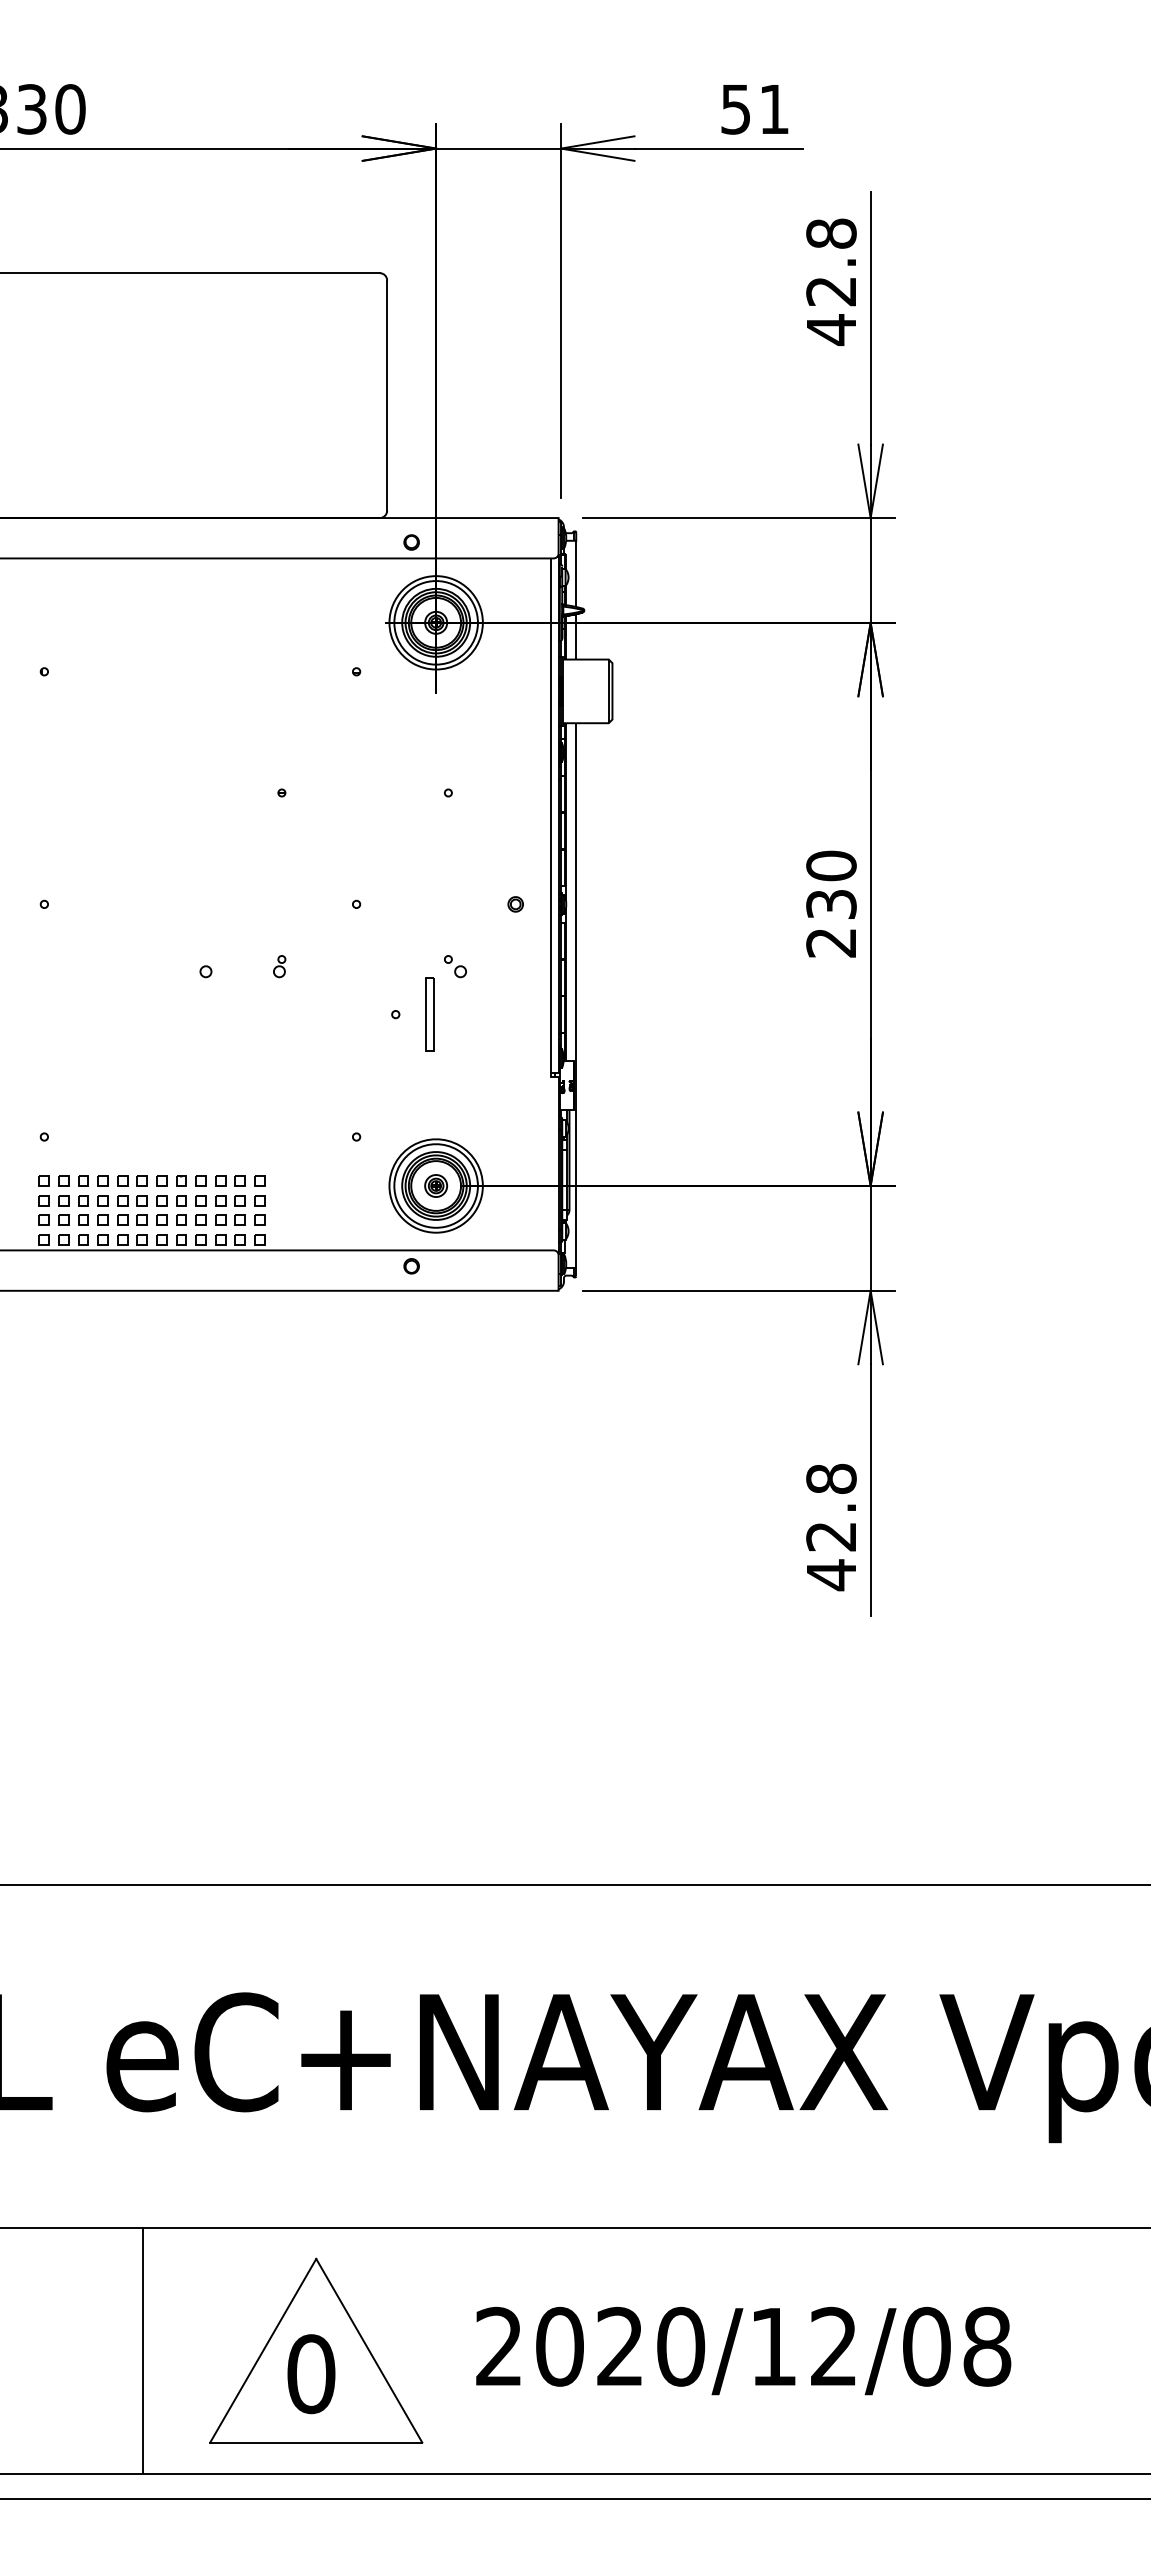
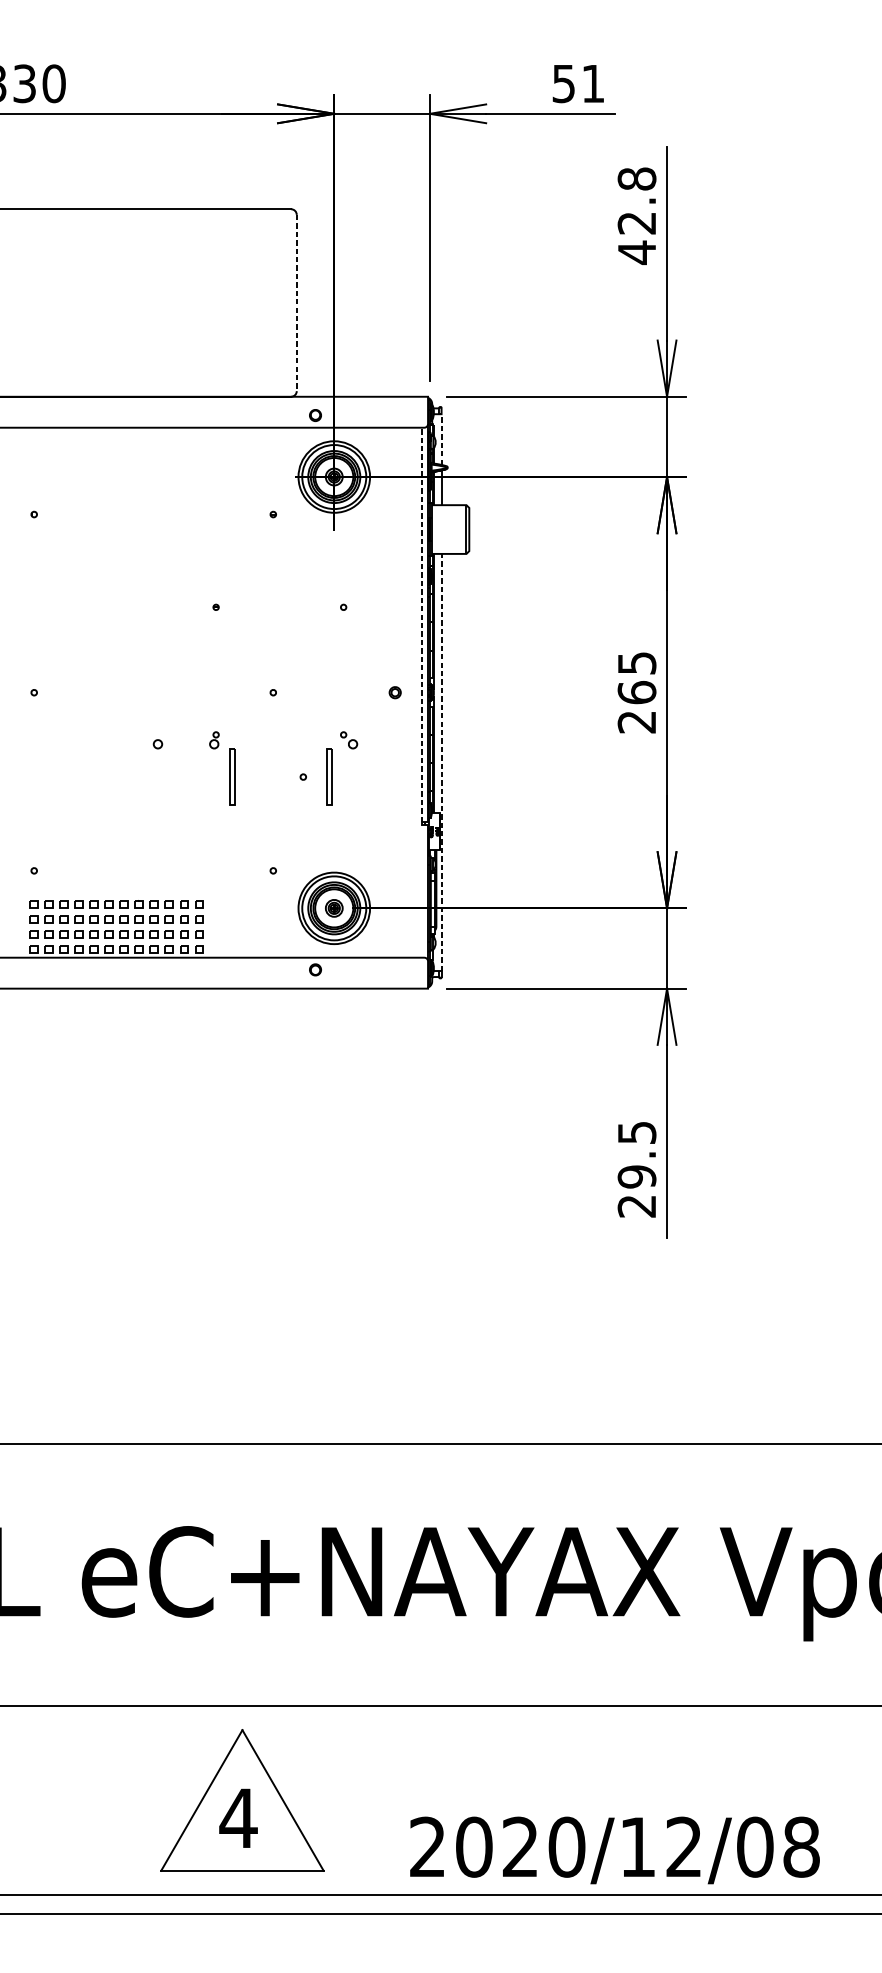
line: (387, 396) -> (297, 303), solid -> dashed
line: (576, 573) -> (441, 439), solid -> dashed
line: (551, 815) -> (422, 624), solid -> dashed
text: (831, 884) -> (637, 677), 230 -> 265
line: (576, 995) -> (441, 762), solid -> dashed
part: (302, 1014) -> (231, 777), added
text: (831, 1527) -> (637, 1169), 42.8 -> 29.5
line: (143, 2350) -> (110, 1800), removed
text: (743, 2350) -> (614, 1850), moved
text: (310, 2374) -> (238, 1818), 0 -> 4

